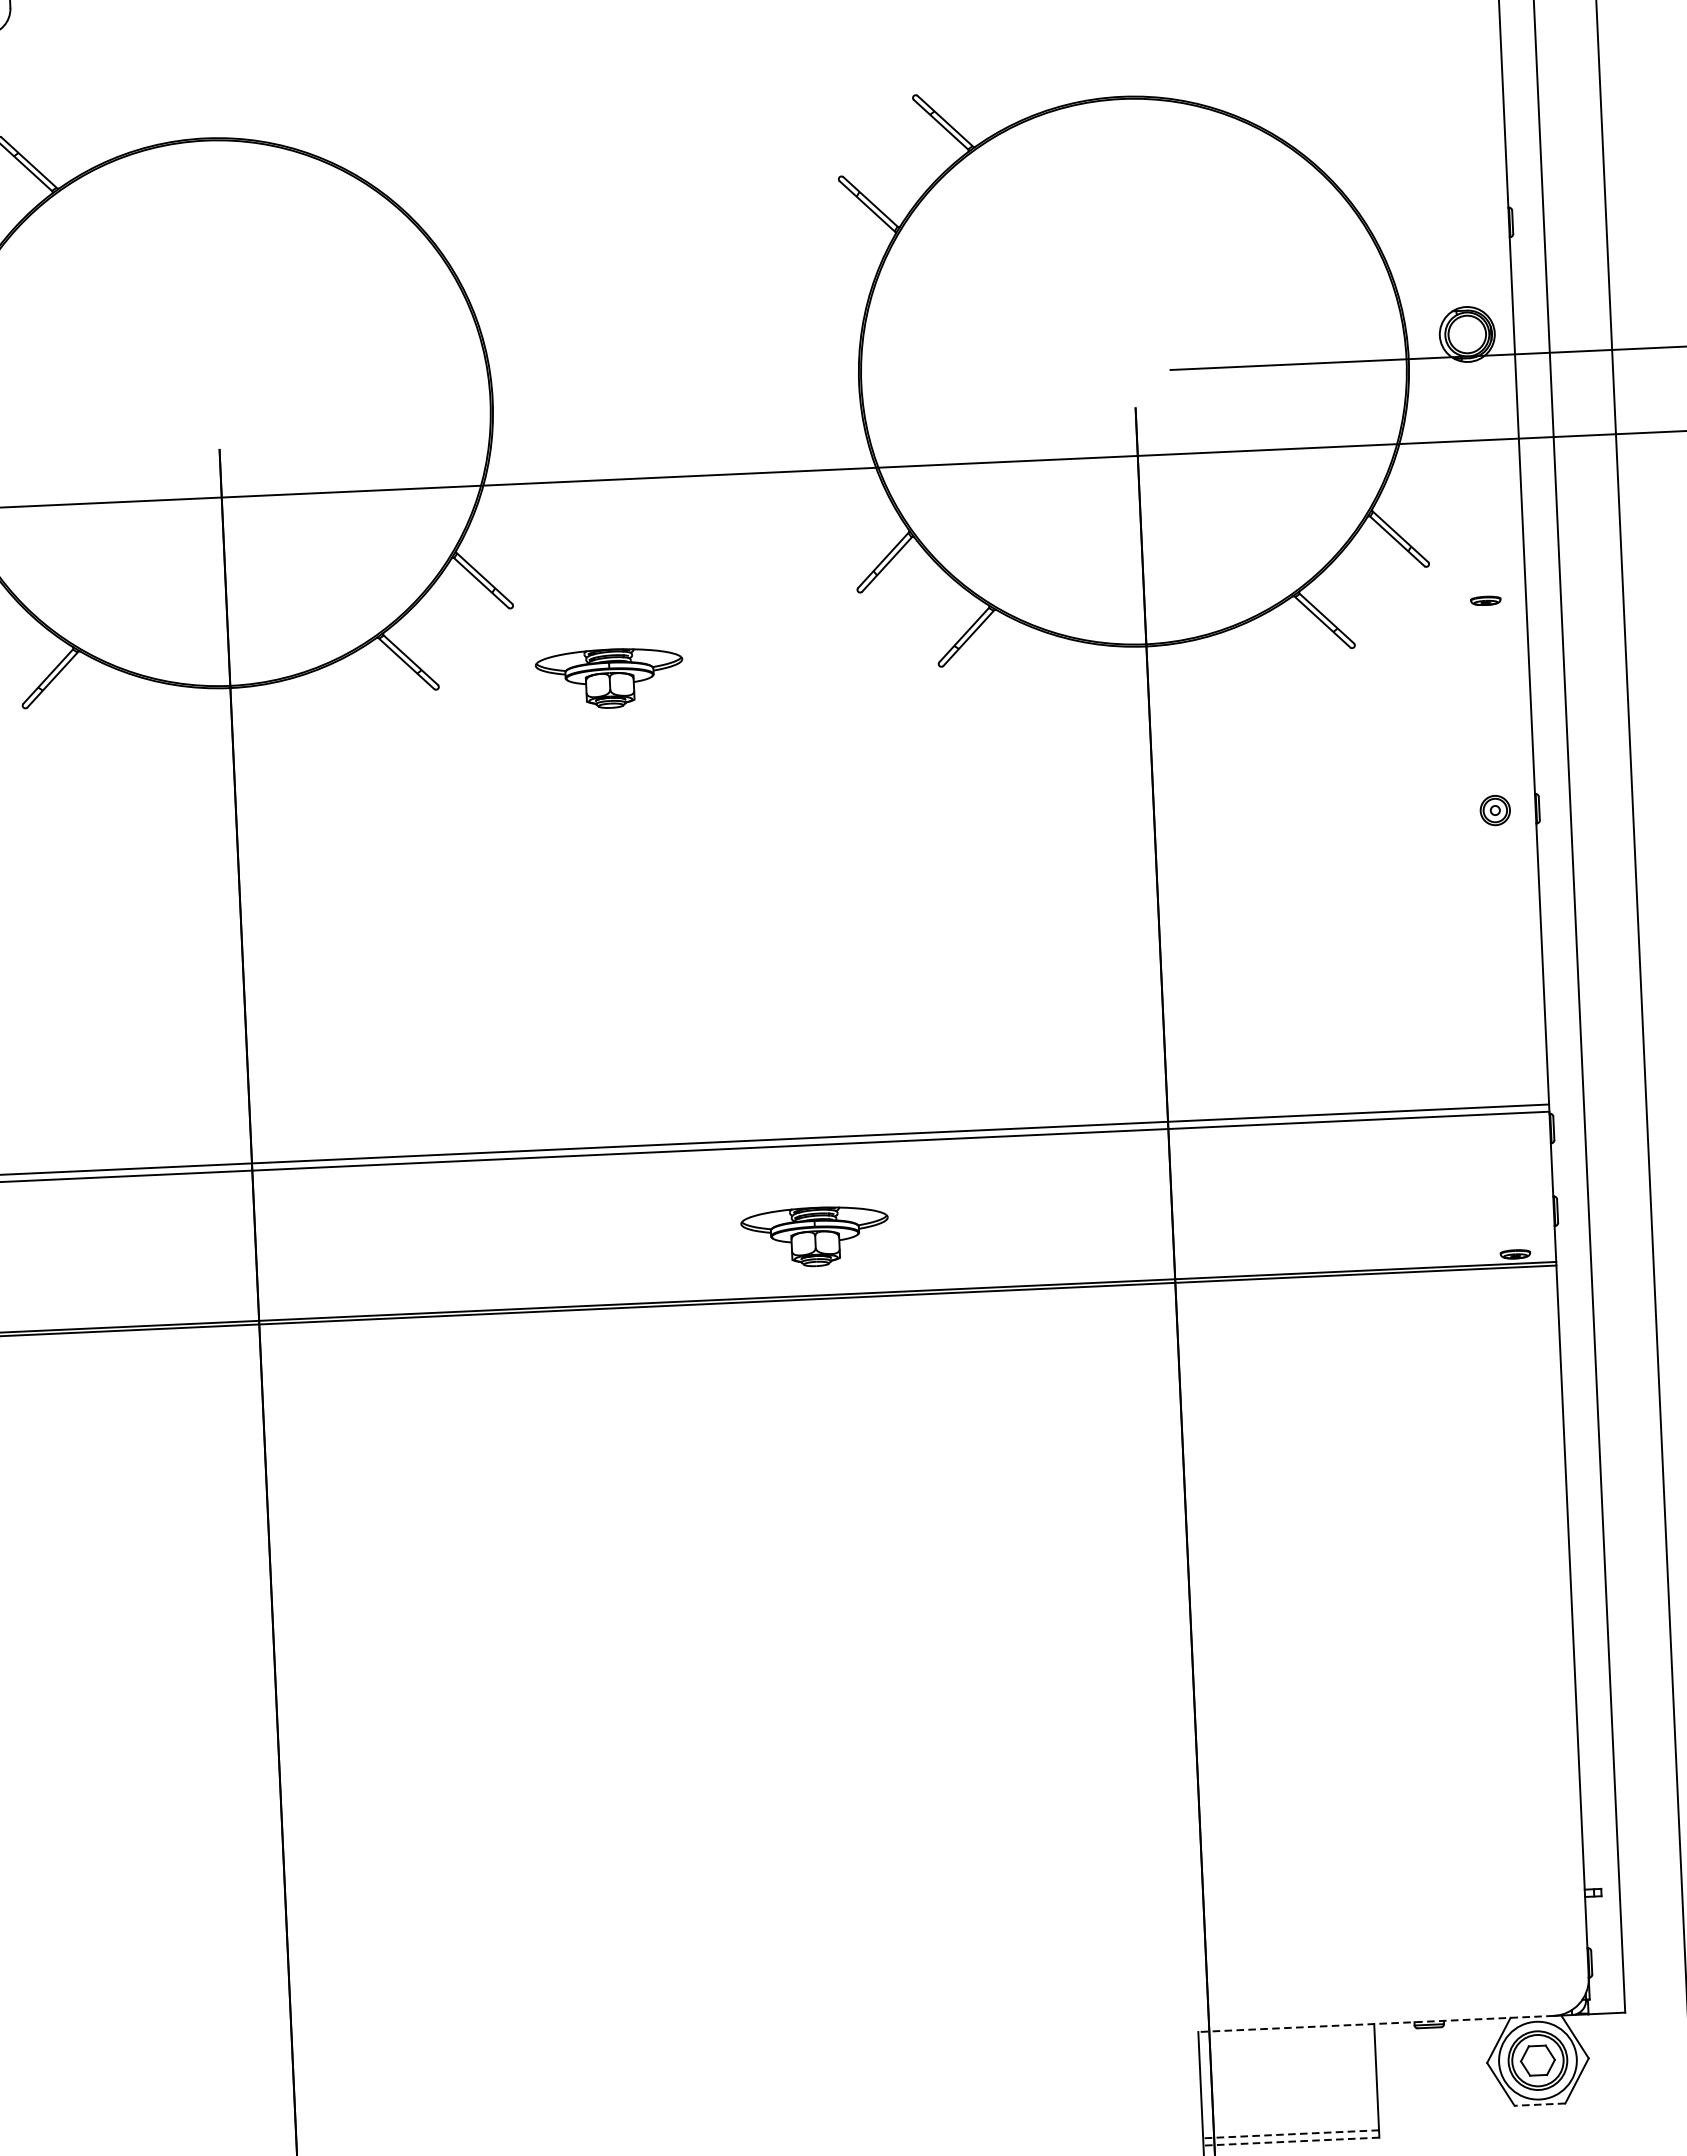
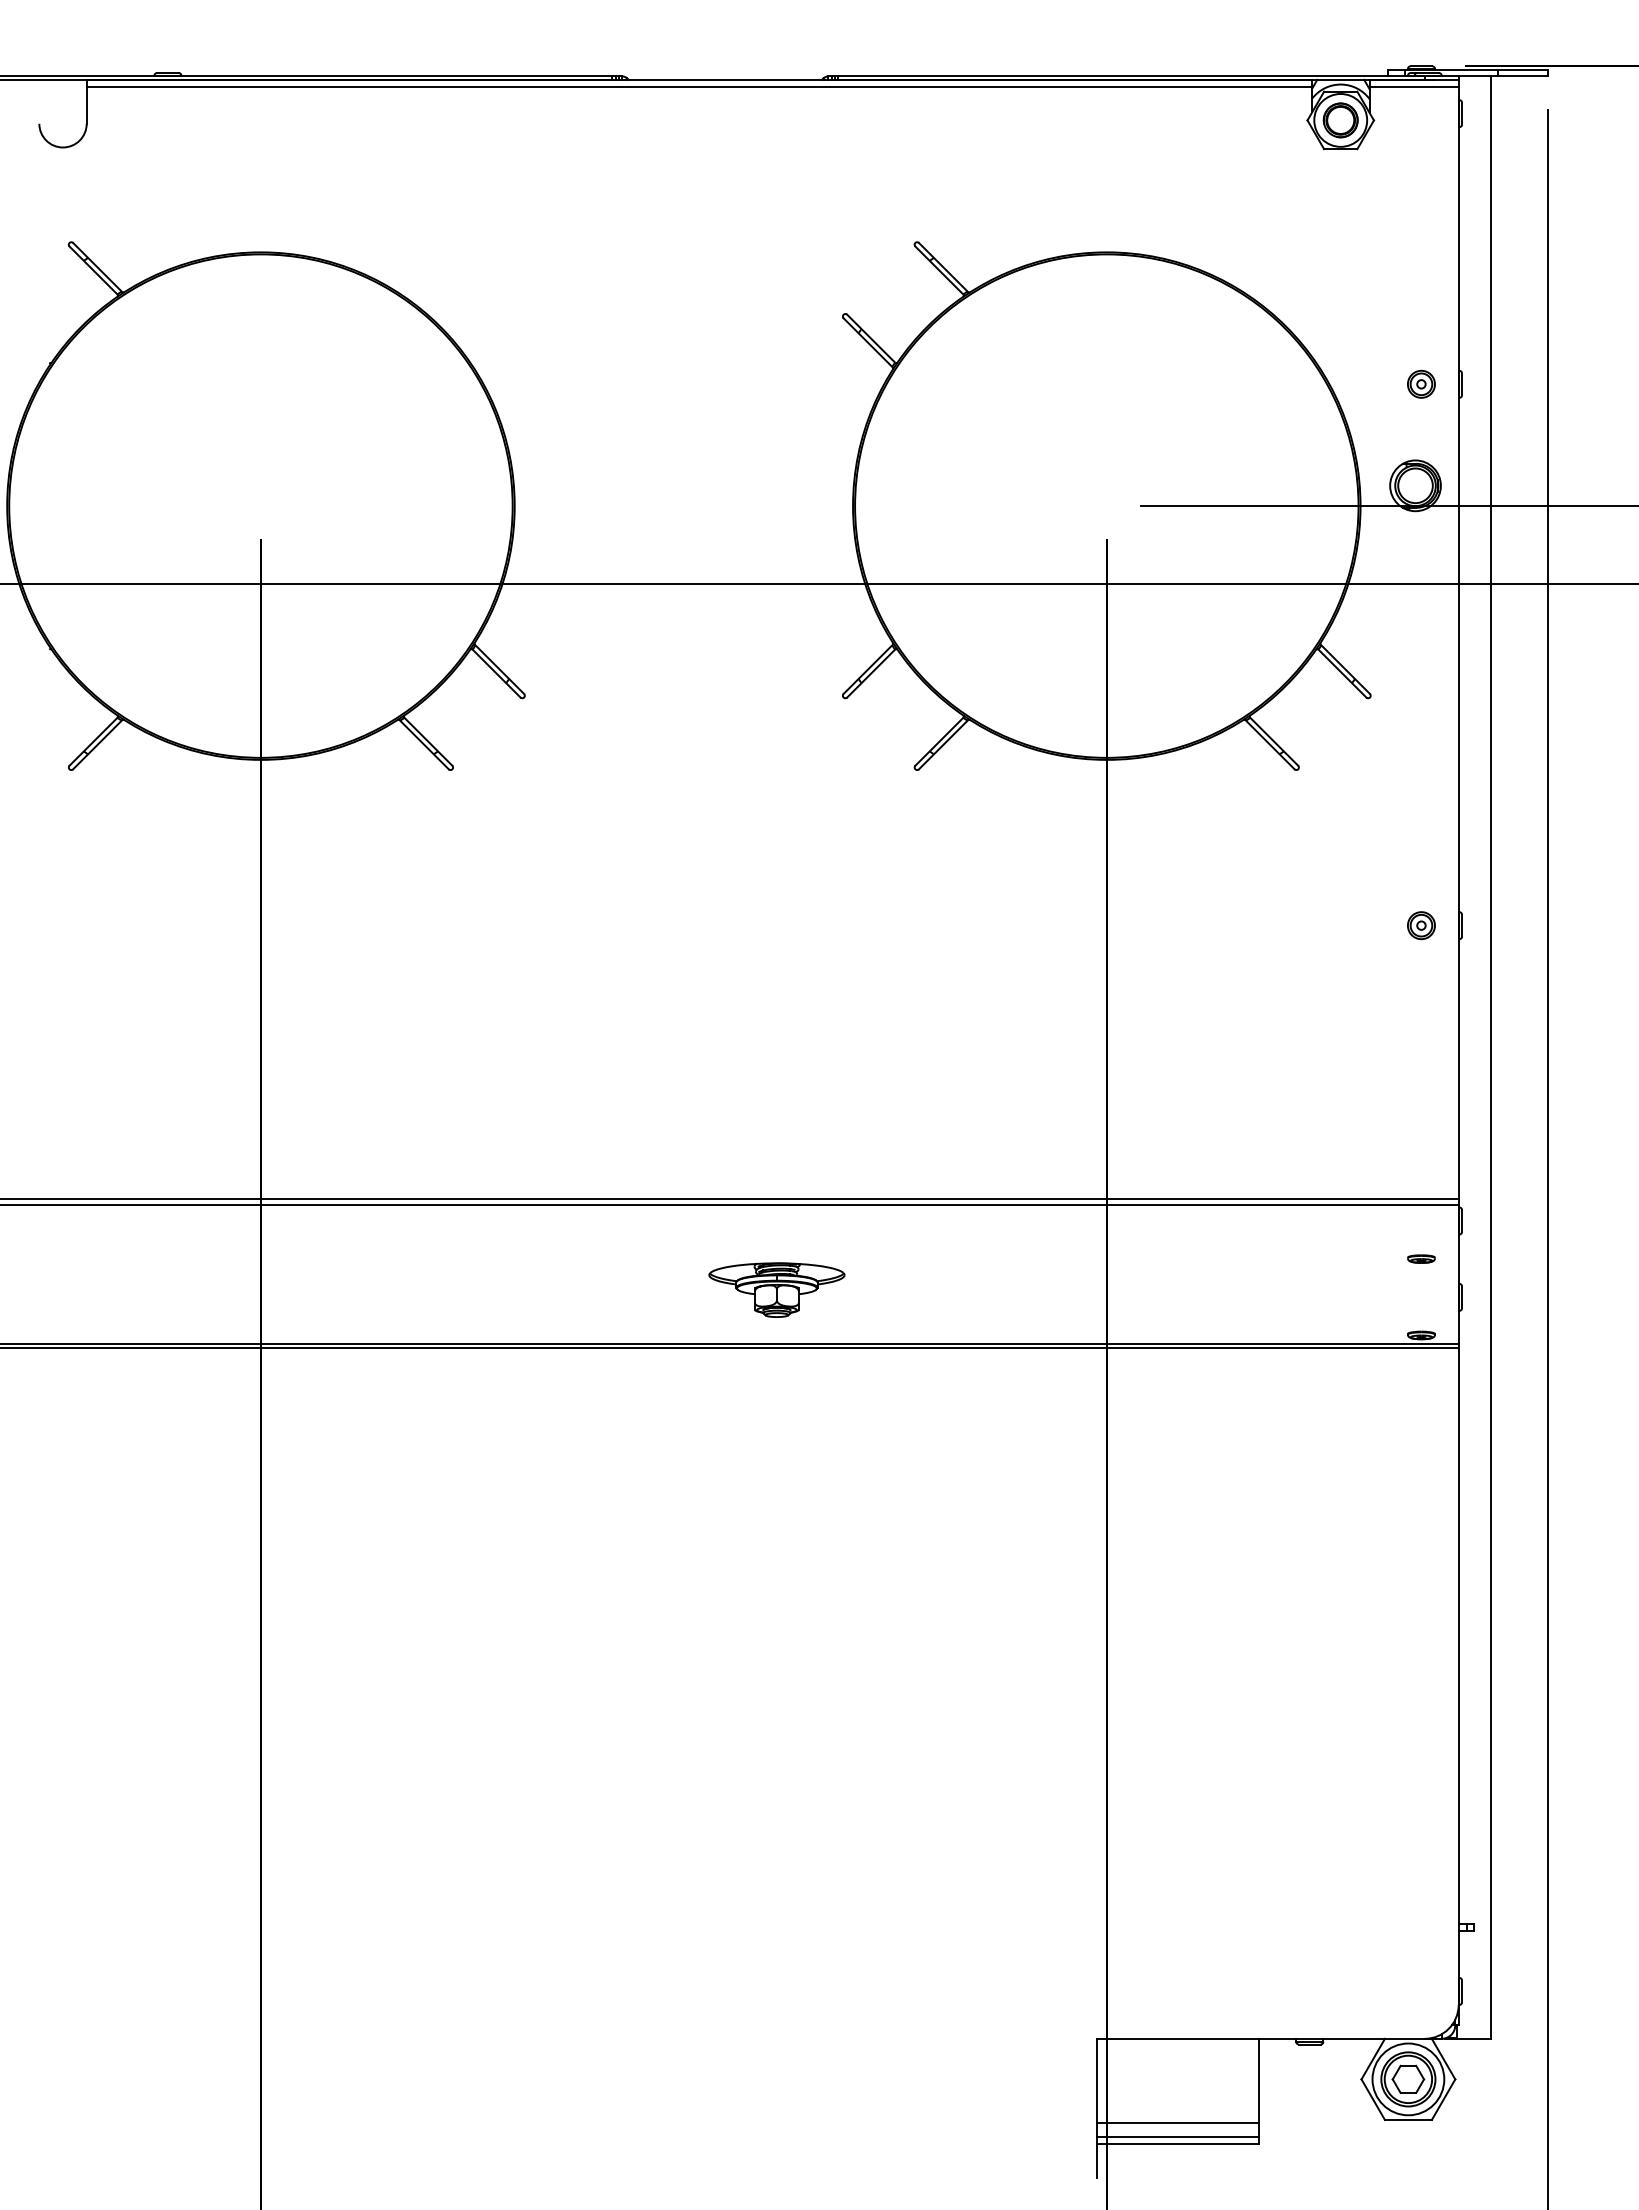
part: (1468, 223) -> (1421, 383), added
part: (1485, 600) -> (1421, 1258), moved
part: (609, 678) -> (610, 766), removed
line: (1375, 2023) -> (1260, 2038), dashed -> solid
line: (1538, 2105) -> (1407, 2120), dashed -> solid
line: (1290, 2119) -> (1177, 2123), added
line: (1290, 2133) -> (1177, 2136), dashed -> solid
line: (1291, 2141) -> (1177, 2143), dashed -> solid

